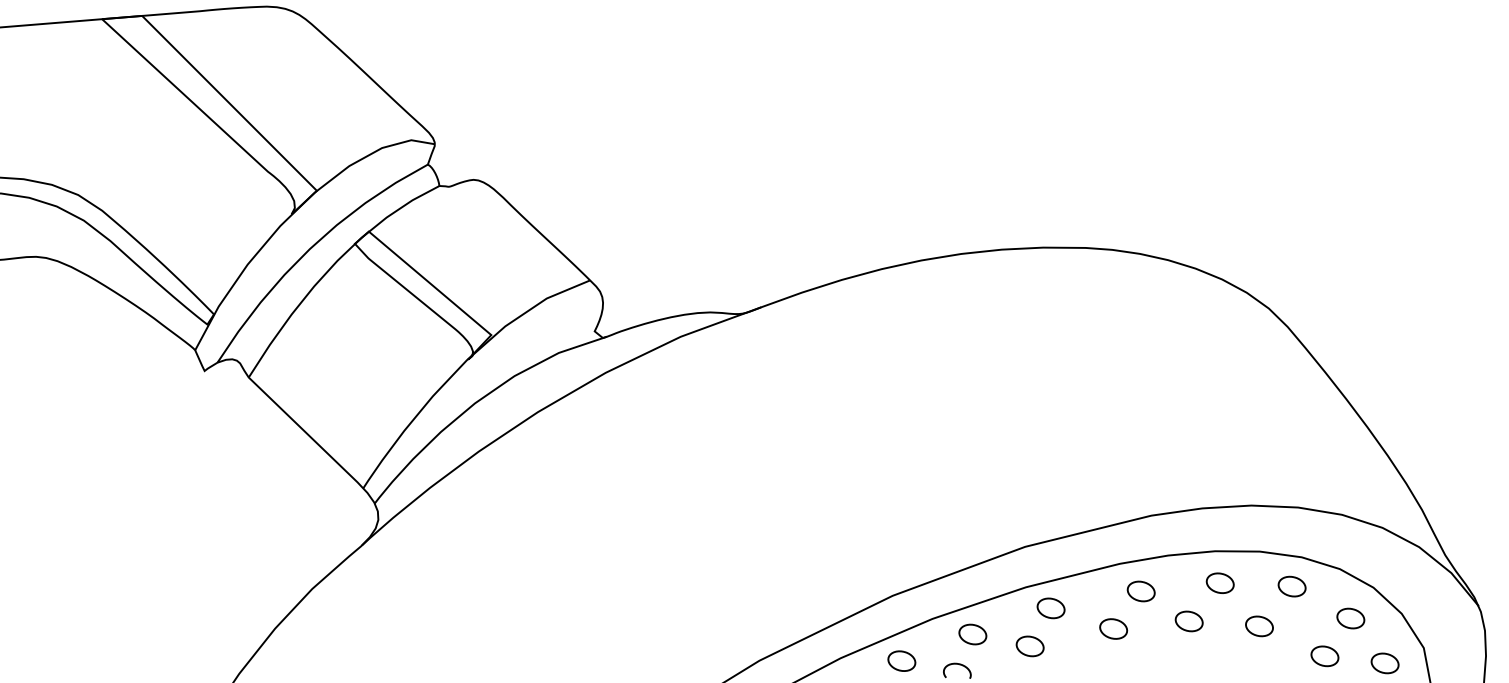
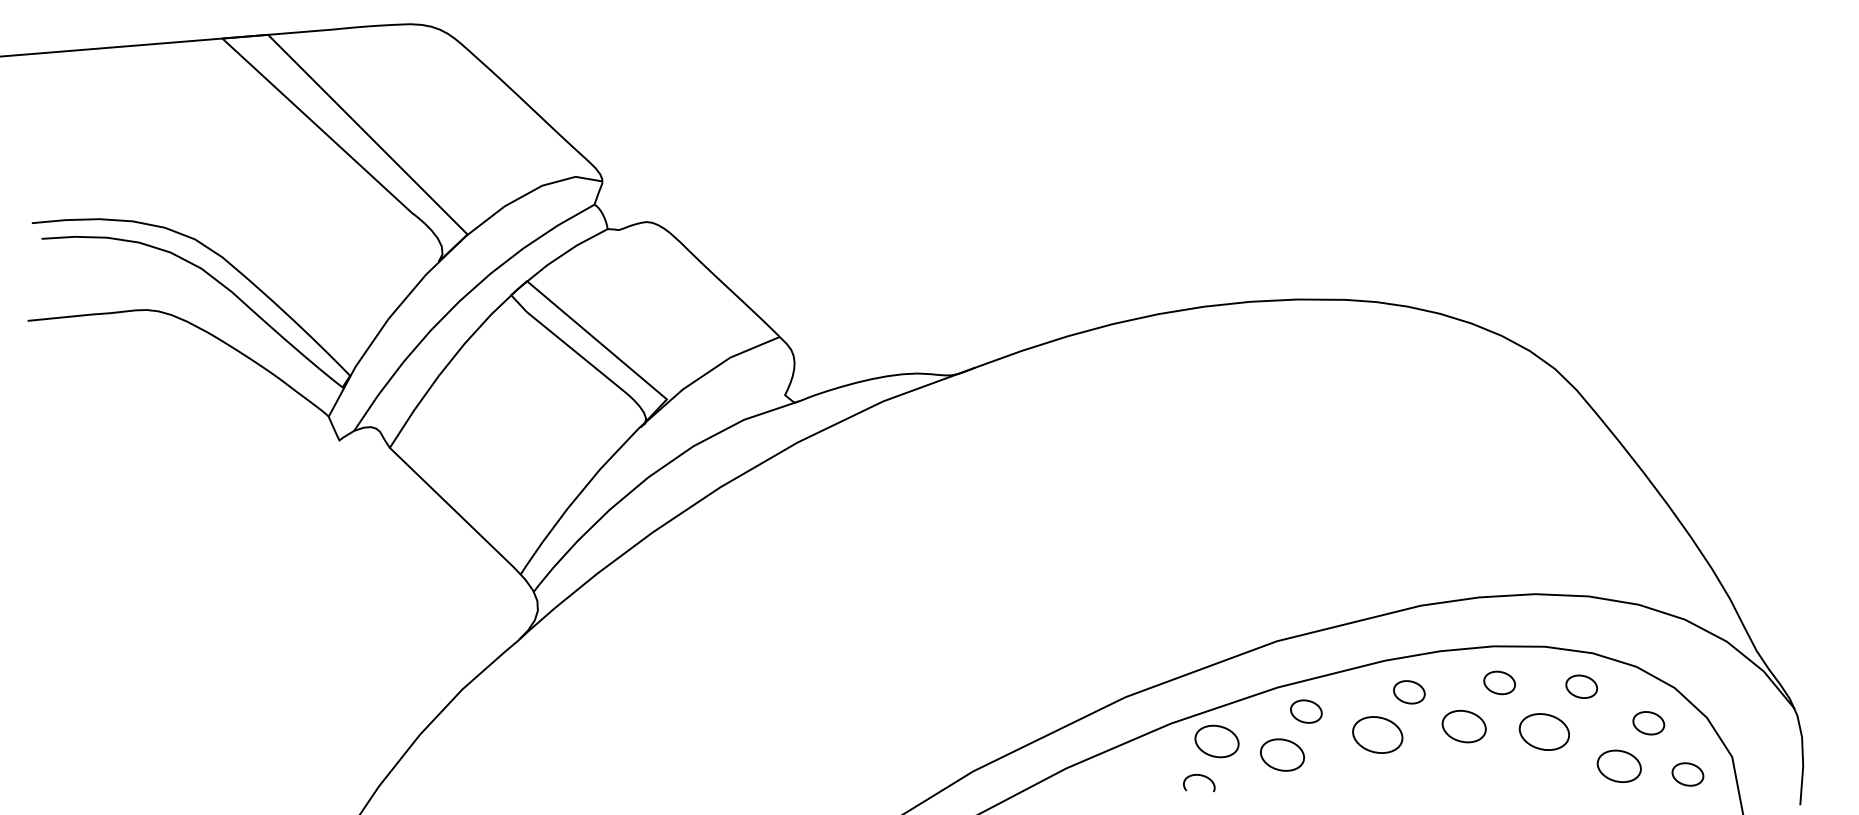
part: (1188, 621) -> (1463, 726), size x1.4
part: (1259, 626) -> (1544, 732), size x1.6
part: (1113, 629) -> (1377, 735), size x1.6
part: (972, 634) -> (1216, 741), size x1.4
part: (1030, 645) -> (1282, 754), size x1.4
part: (1324, 656) -> (1618, 766), size x1.4
part: (901, 660) -> (1135, 771), removed

